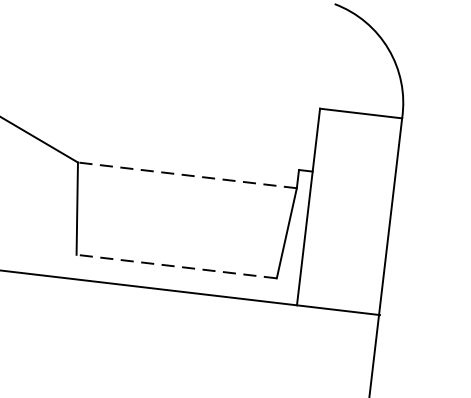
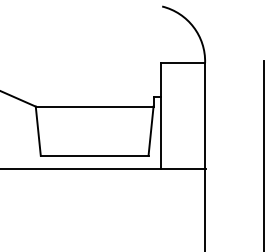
line: (187, 175) -> (94, 106), dashed -> solid
line: (176, 266) -> (94, 155), dashed -> solid

